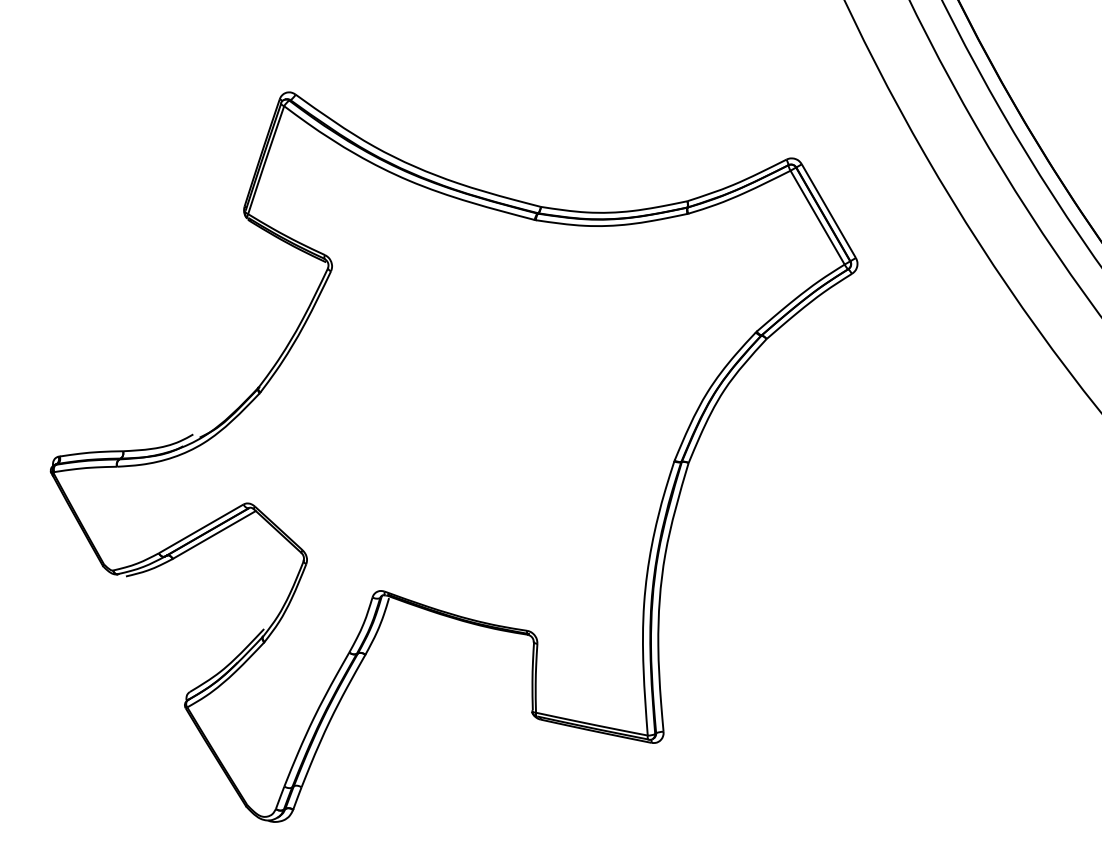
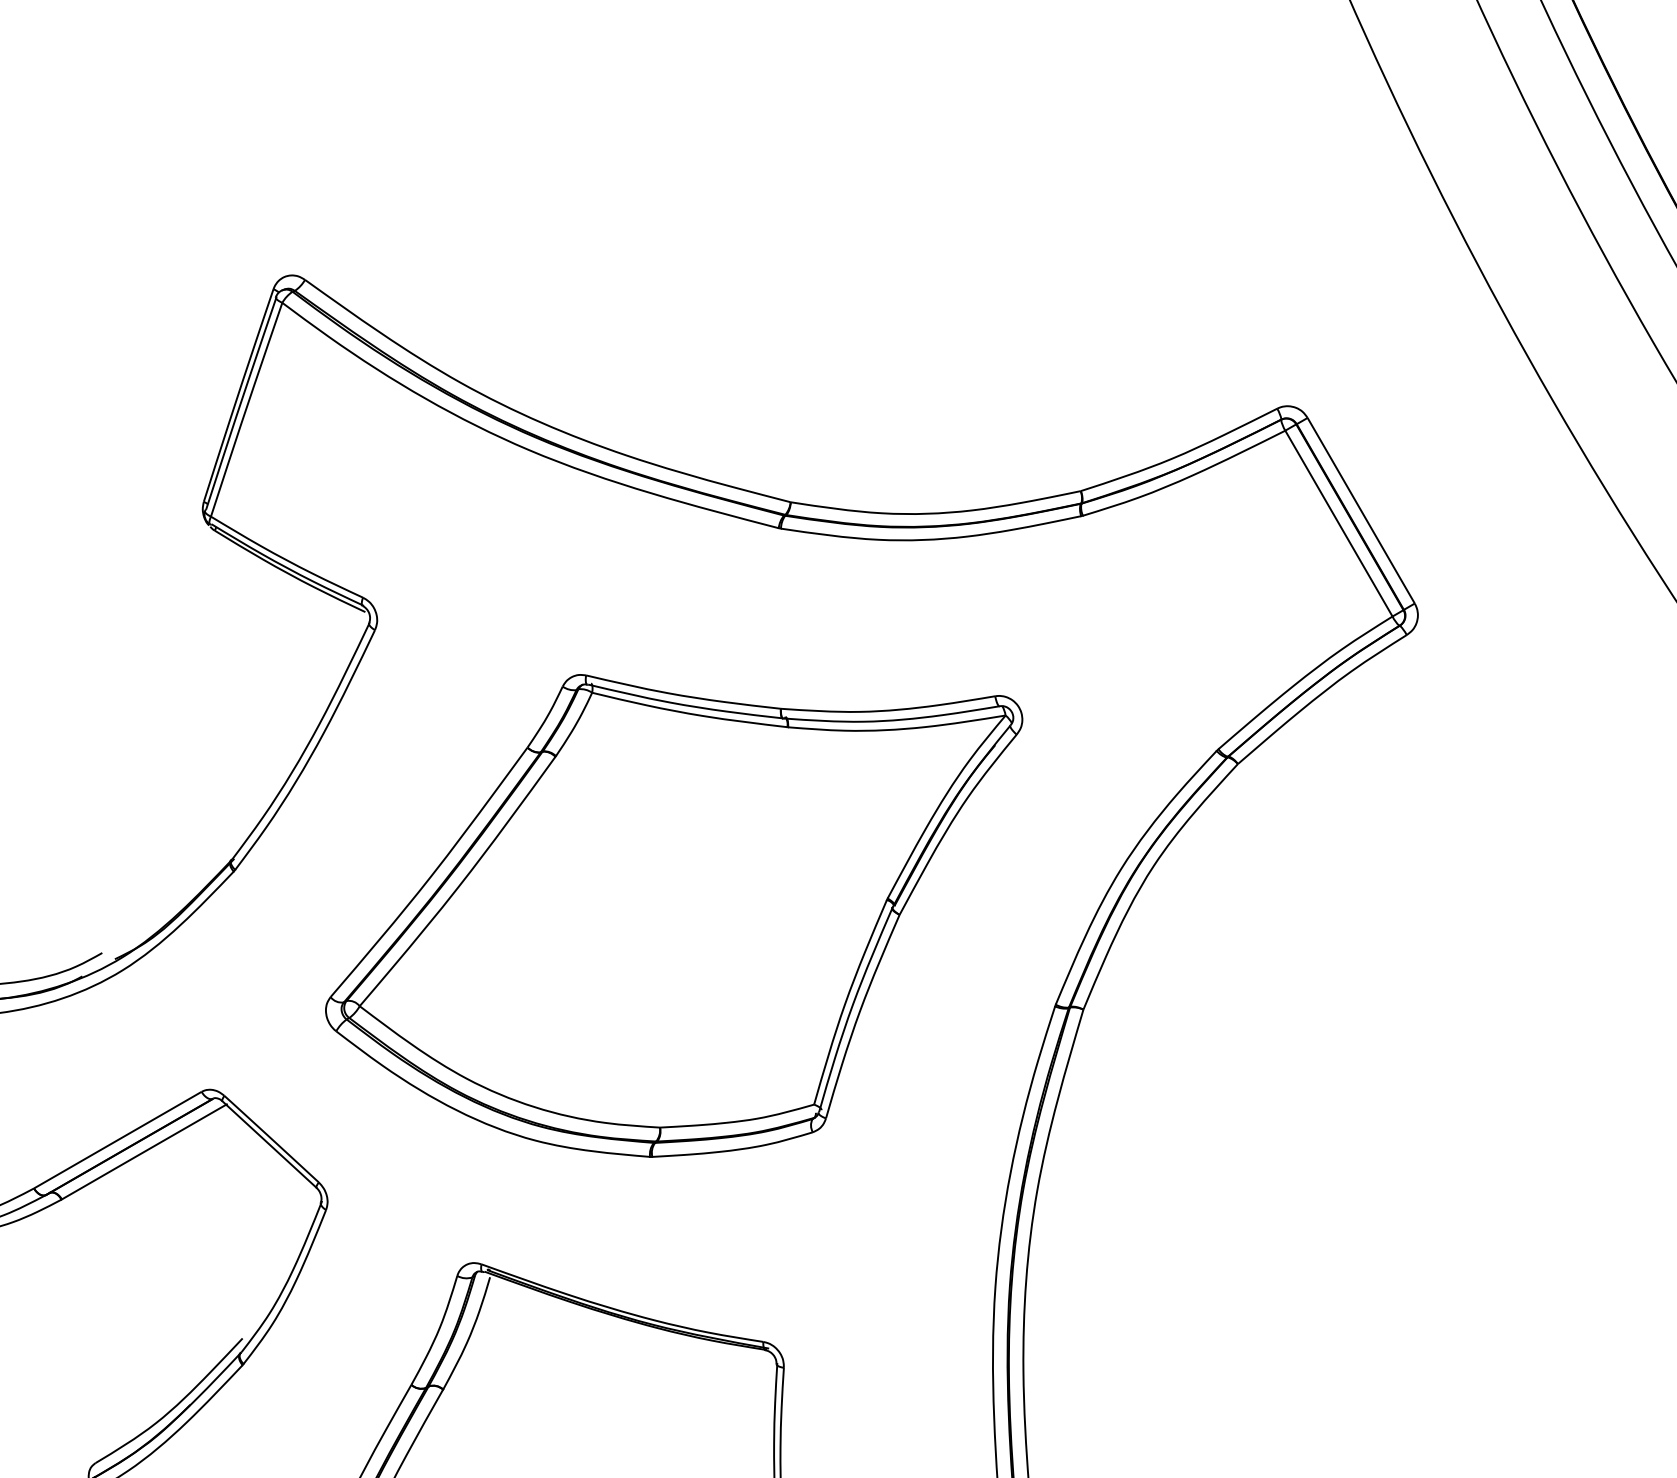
part: (481, 415) -> (673, 915), added

